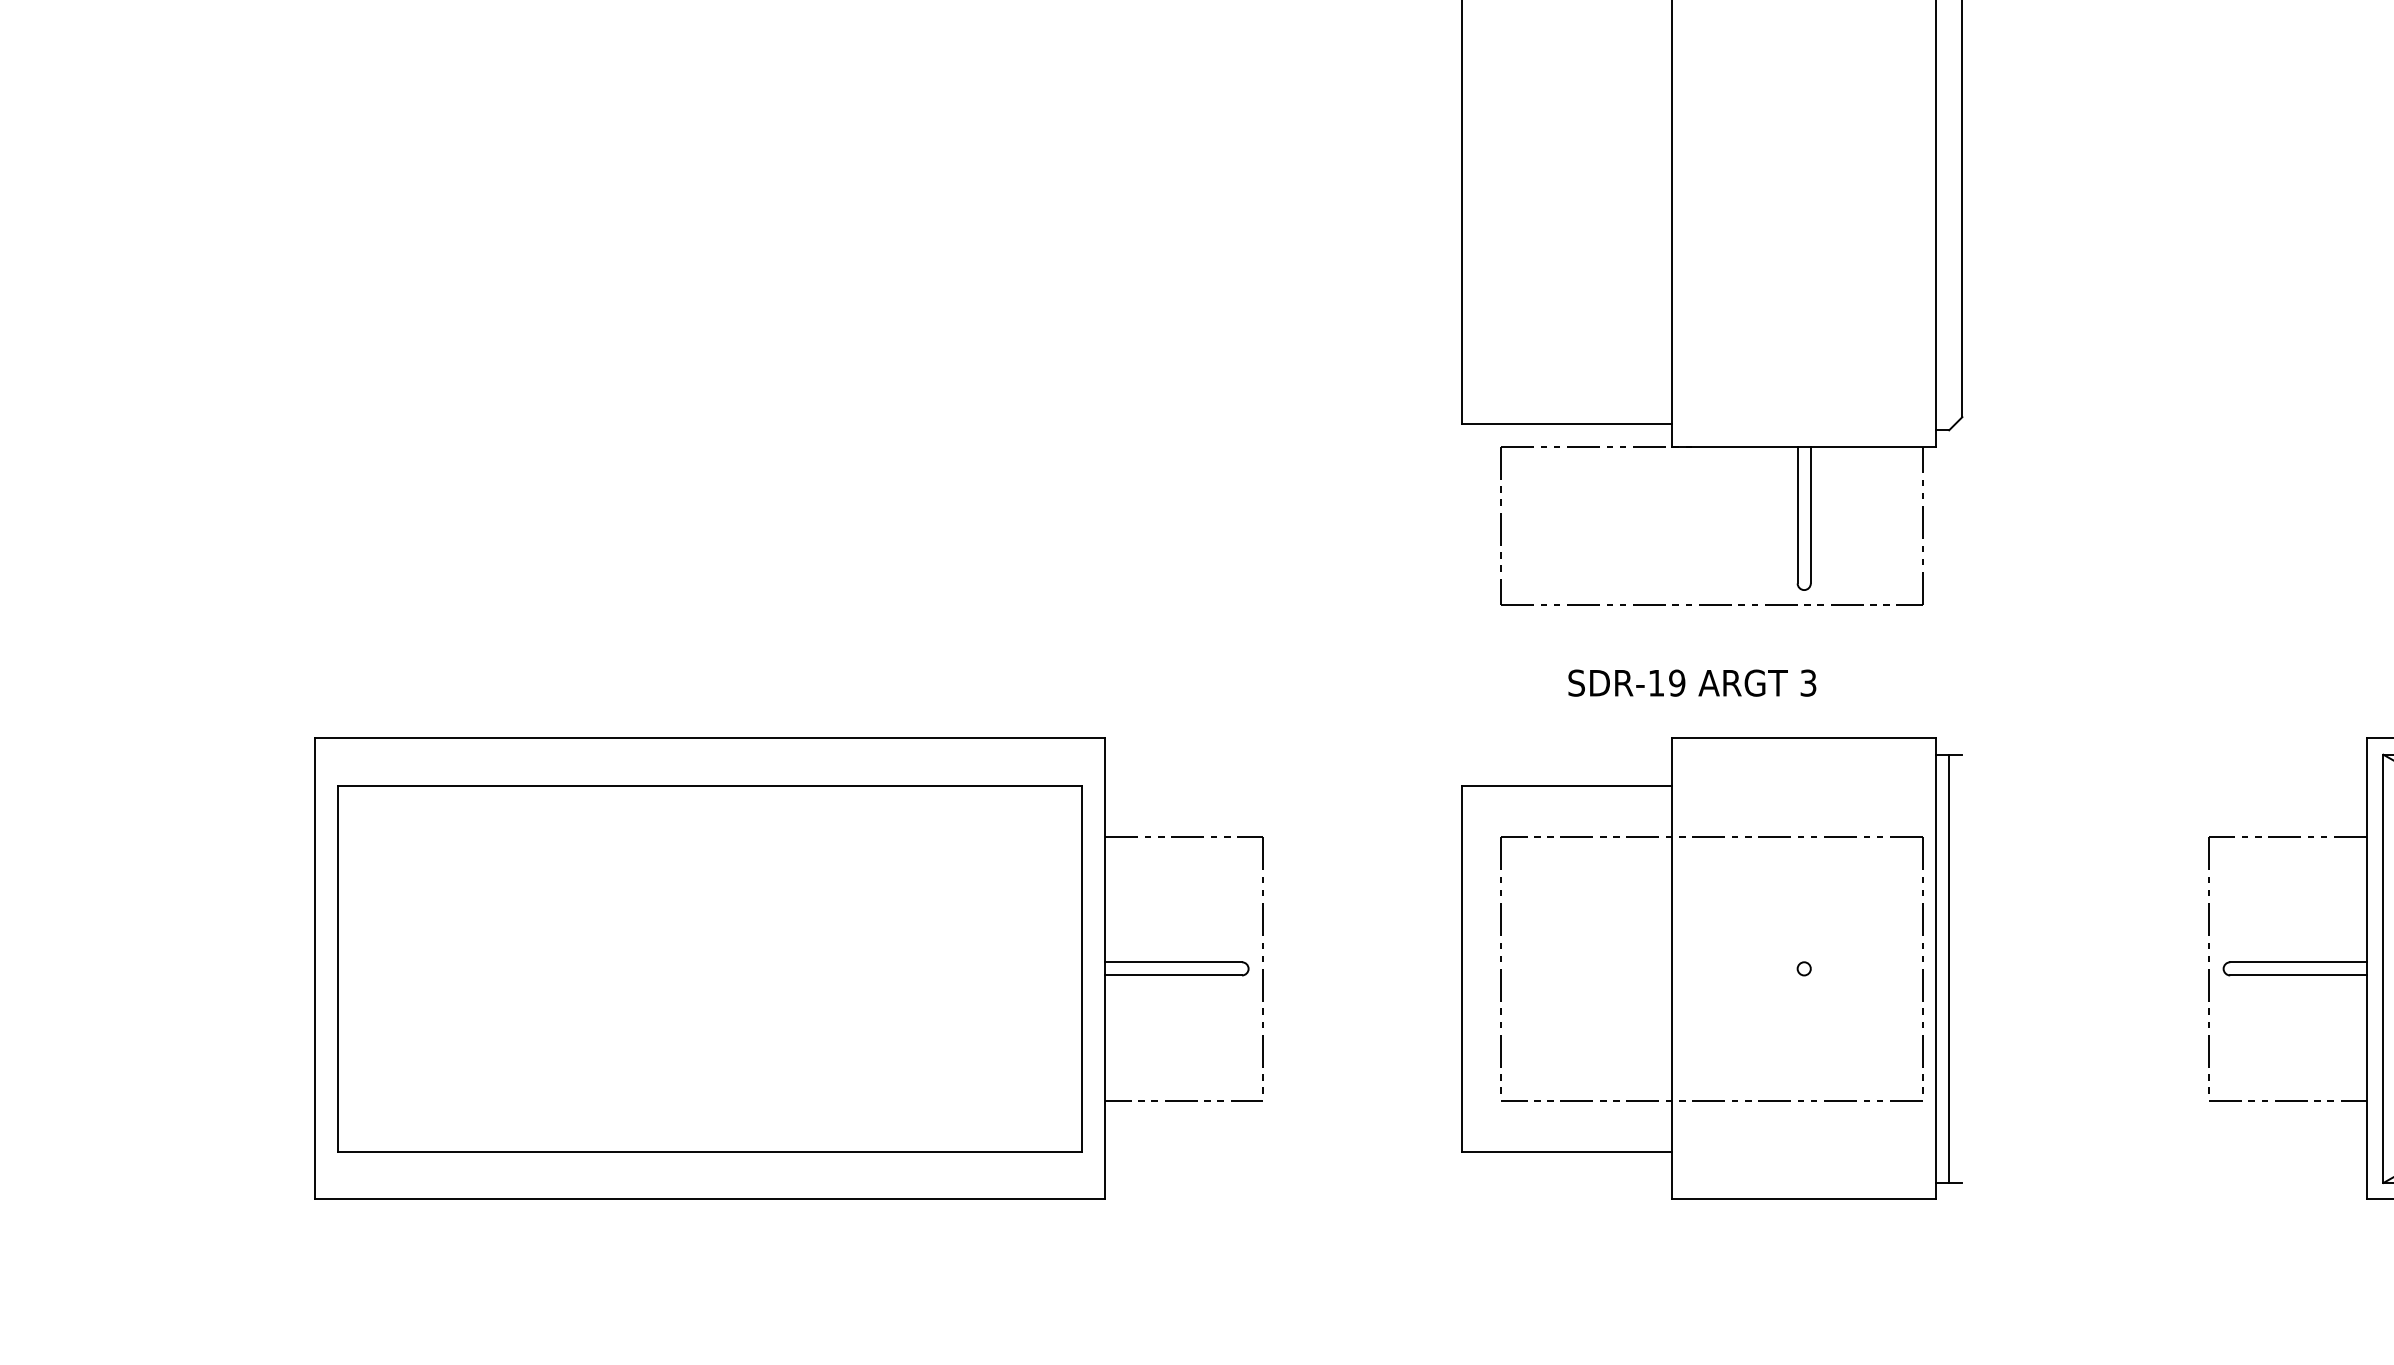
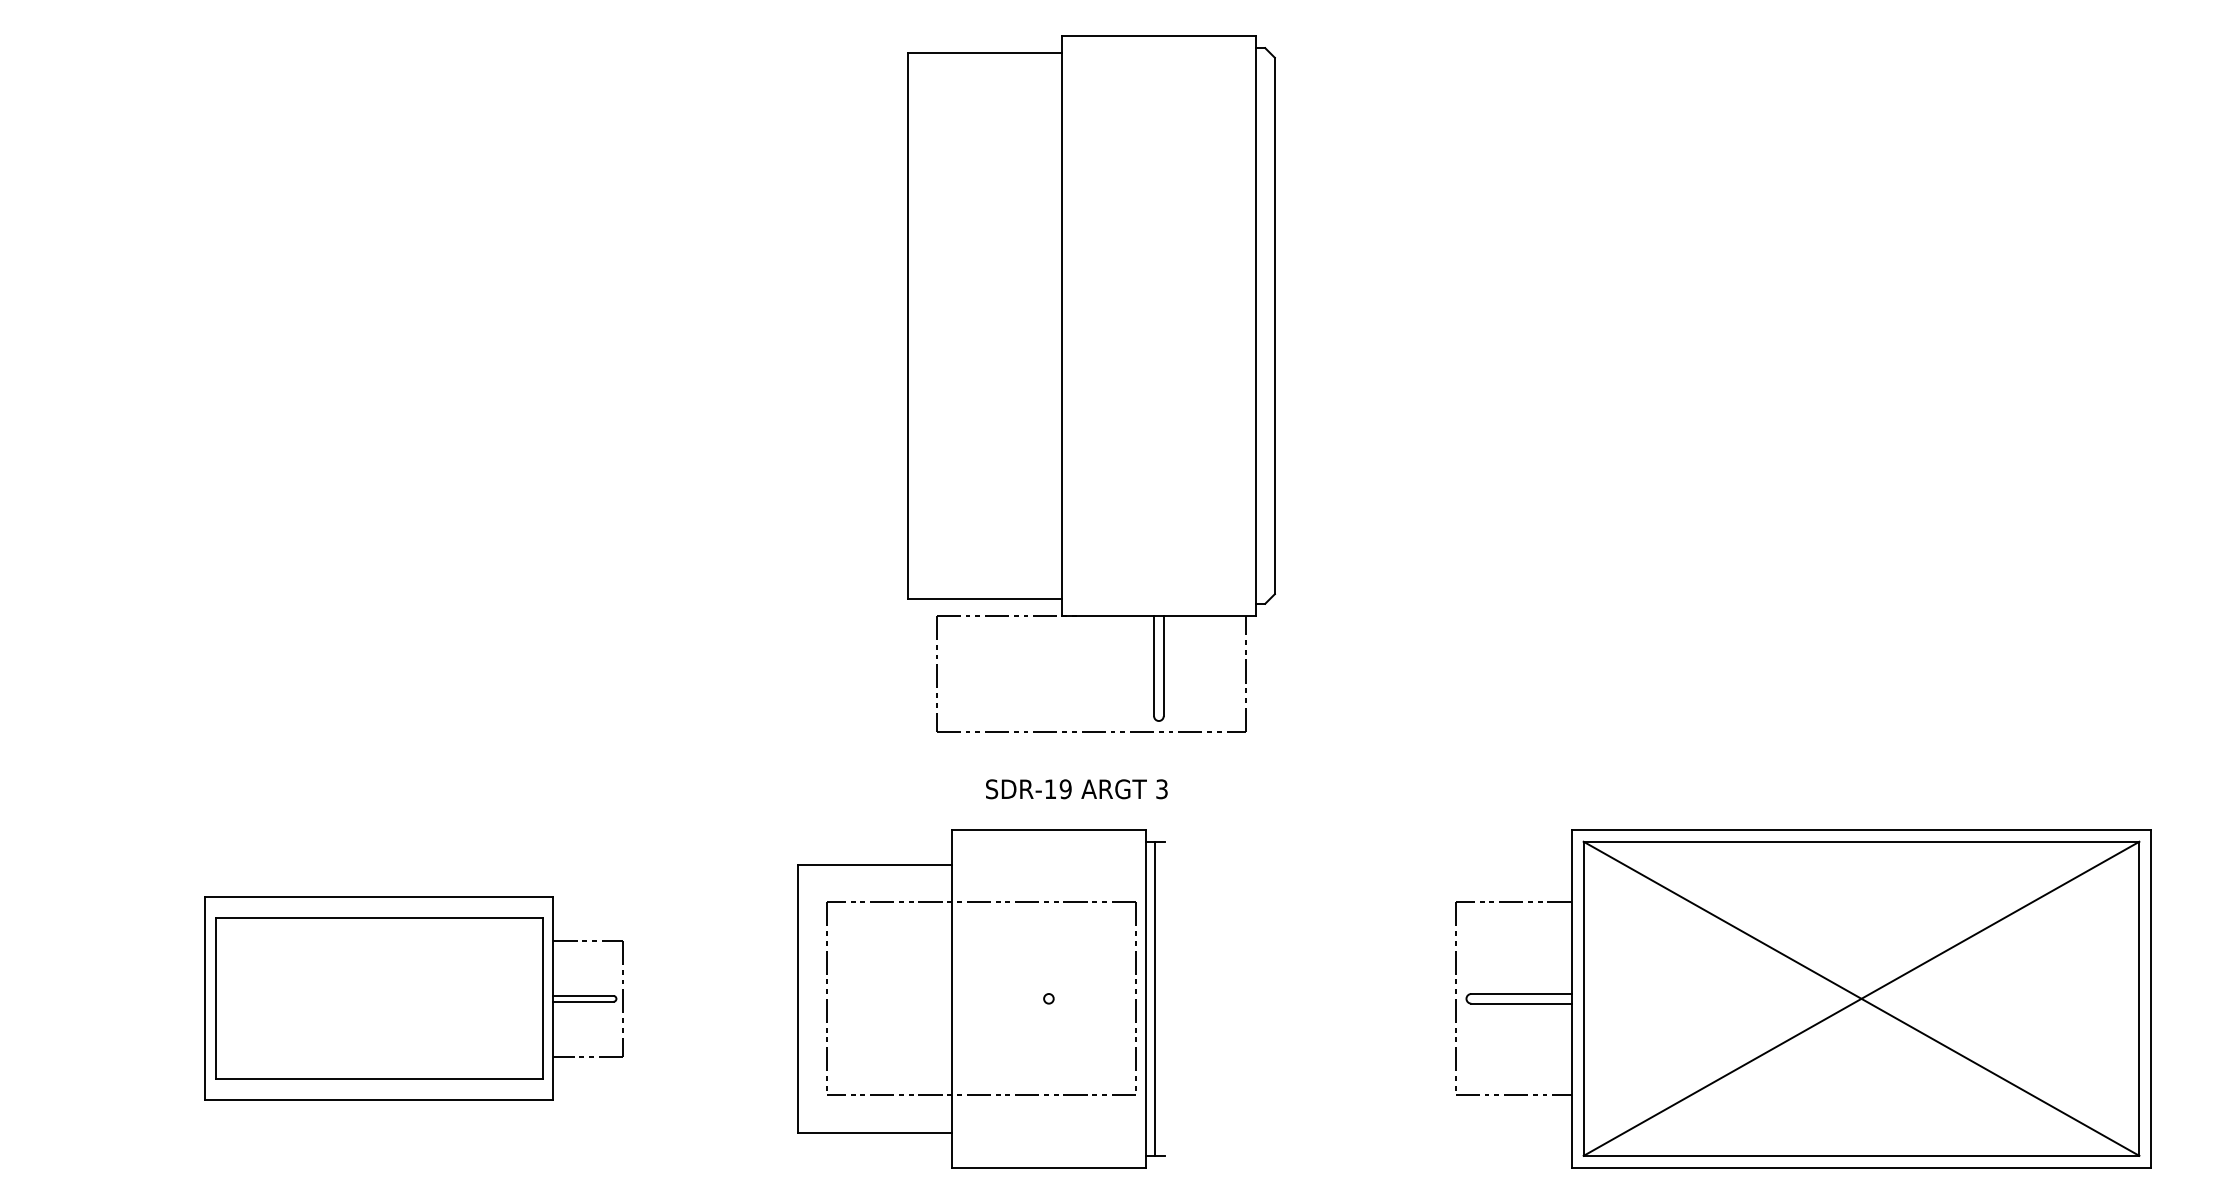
part: (787, 968) -> (413, 998), size x0.6
part: (1712, 968) -> (981, 998), moved

